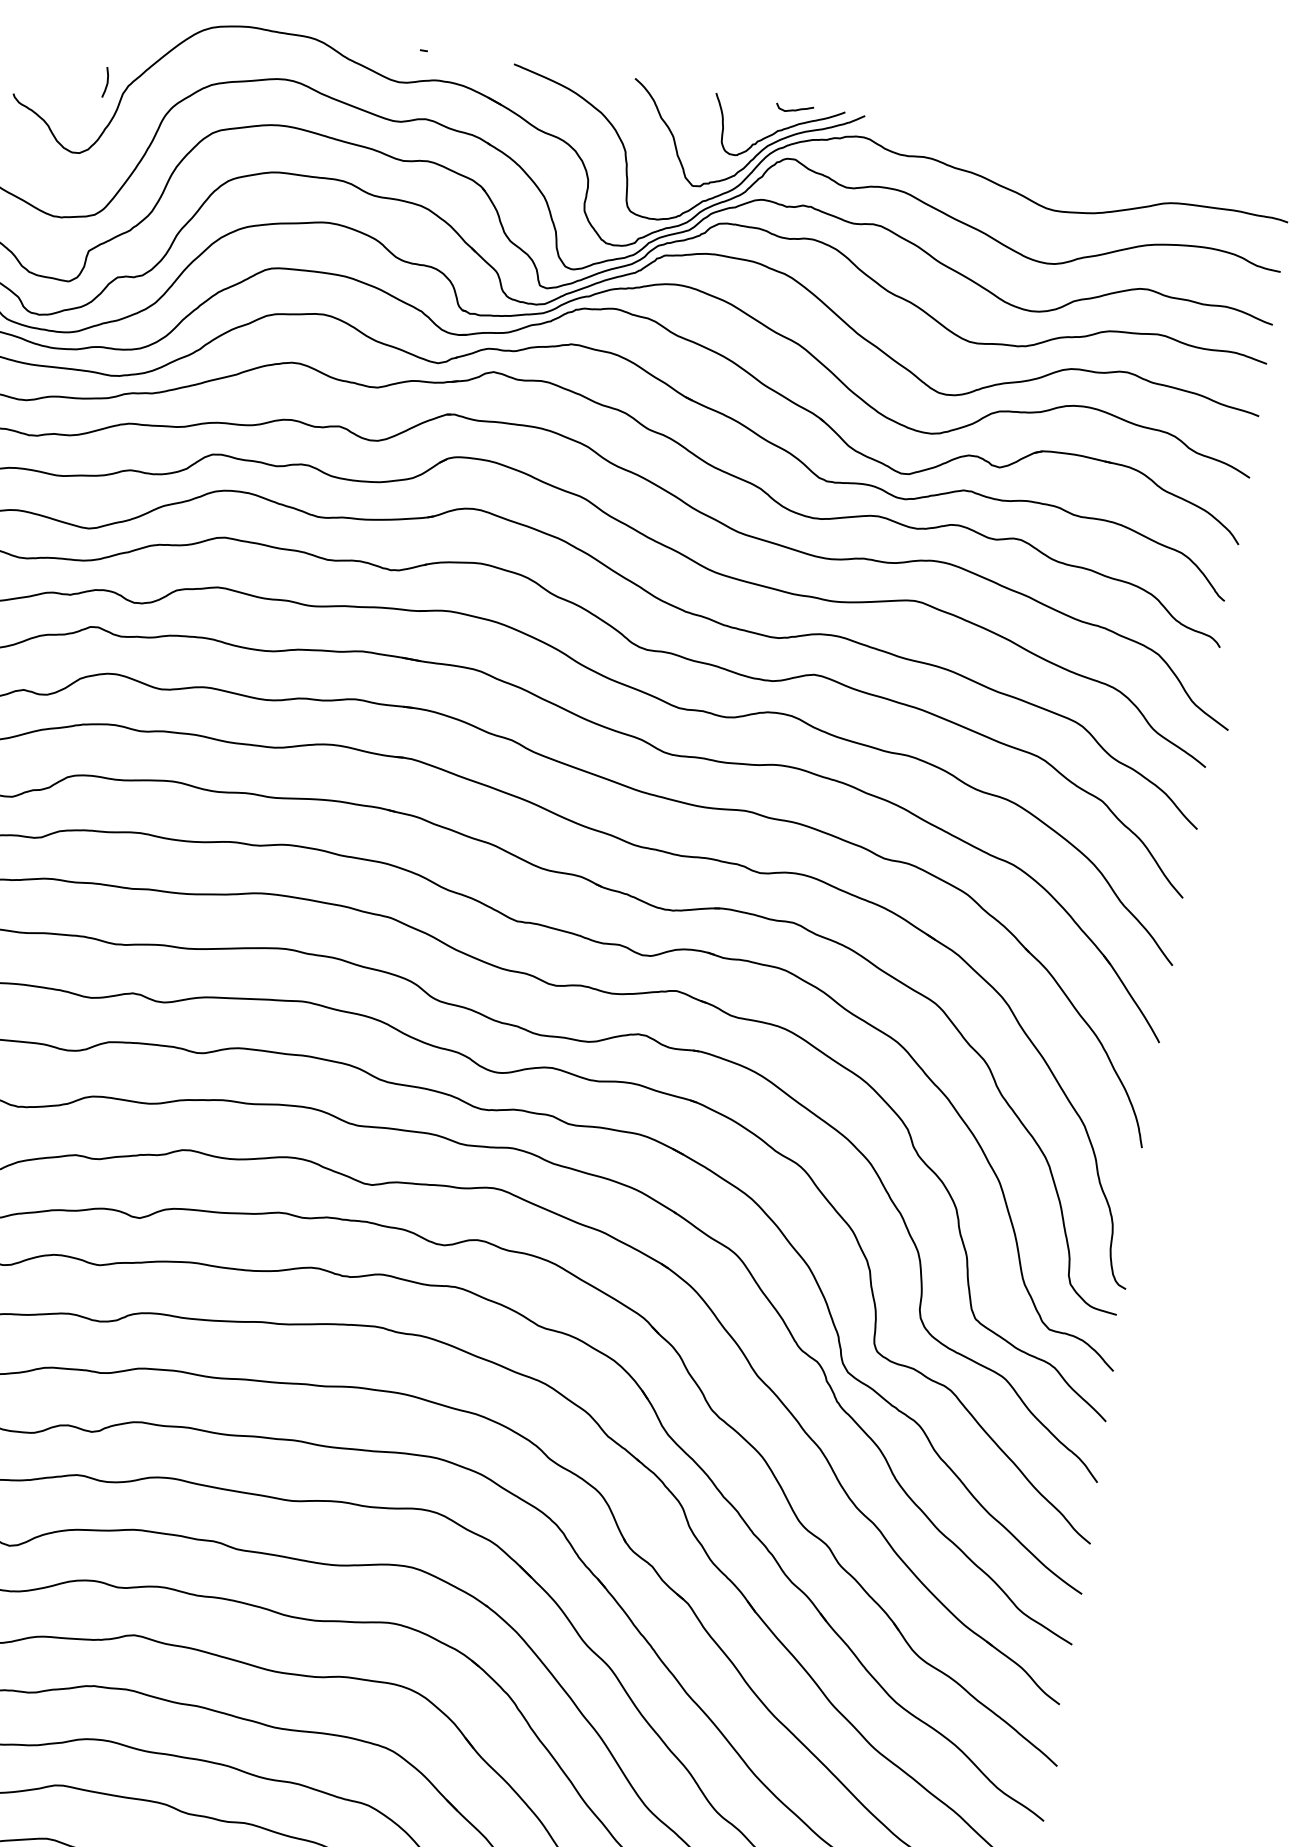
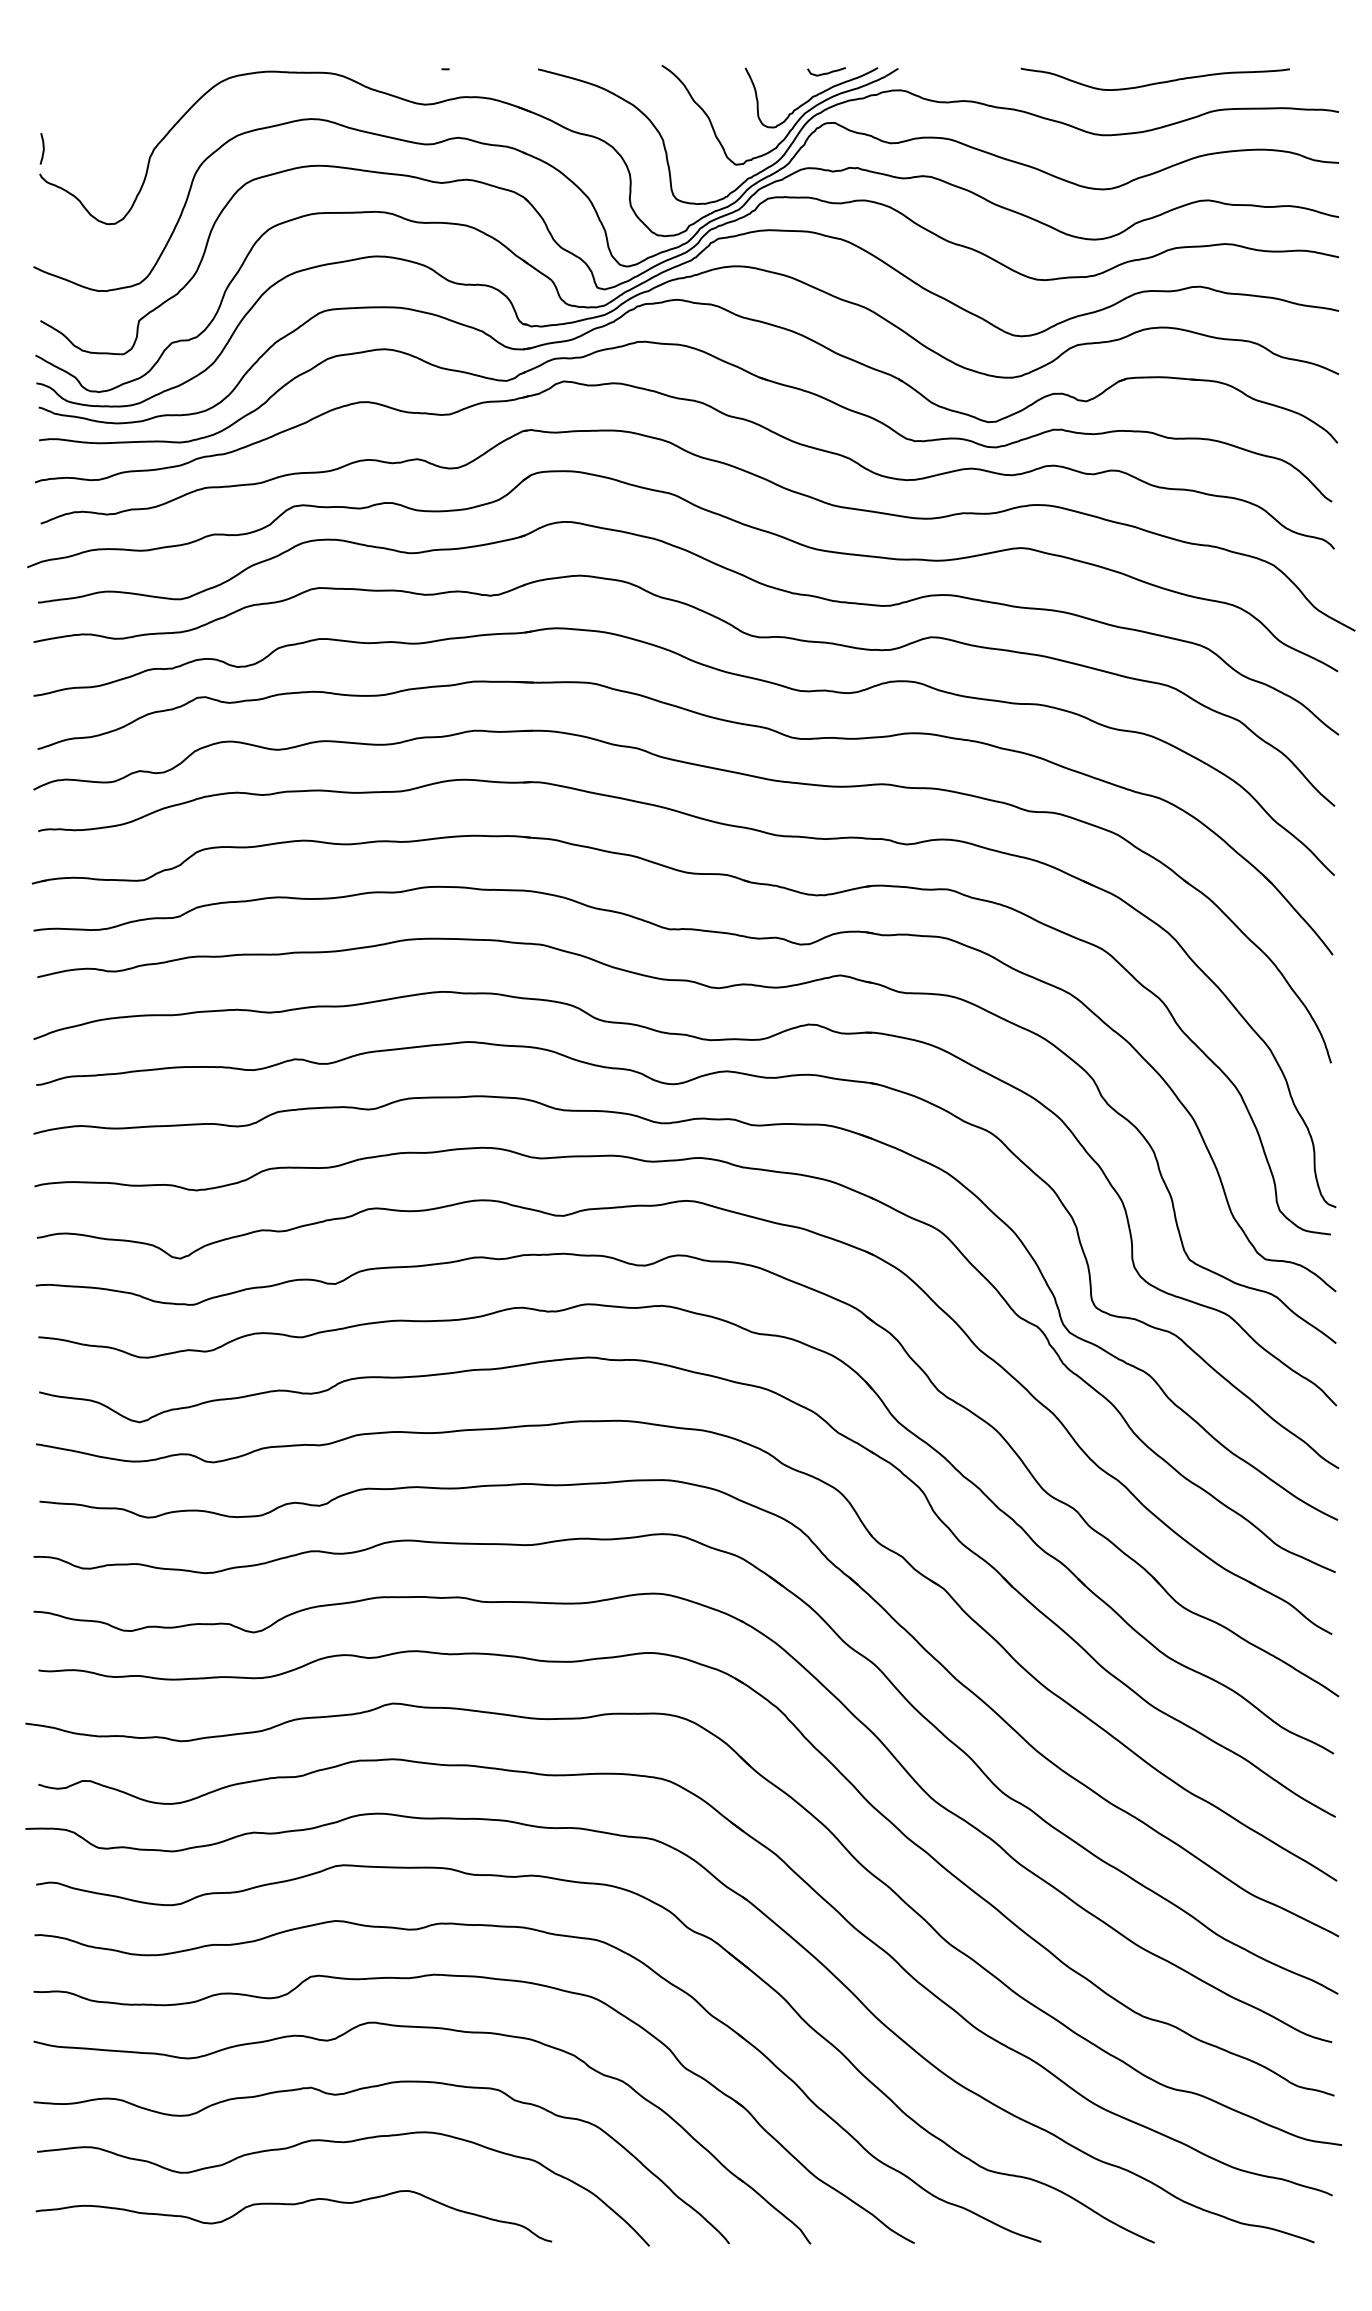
curve: (106, 82) -> (42, 148), moved
curve: (1113, 166) -> (1155, 82), added

